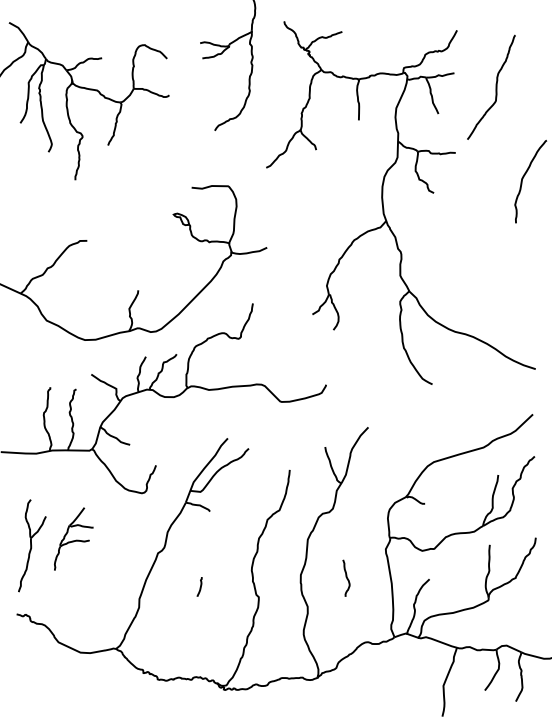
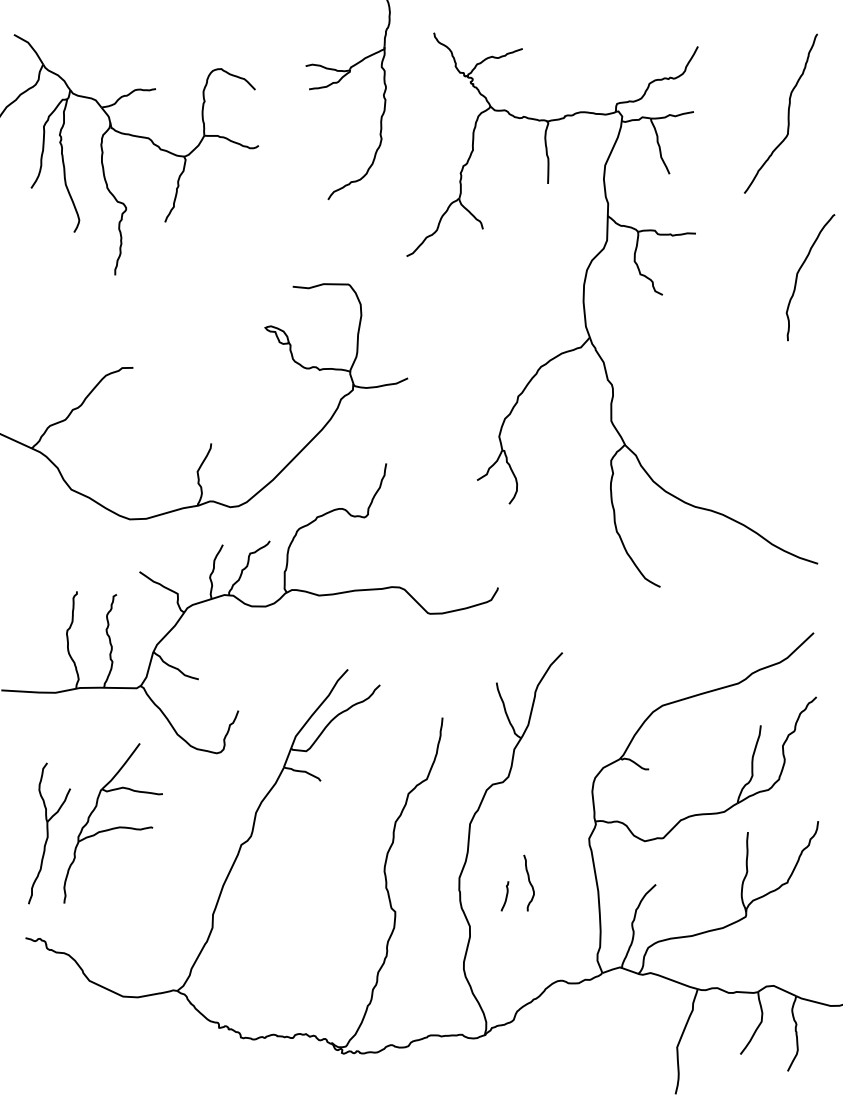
curve: (495, 86) -> (787, 112), moved
part: (73, 538) -> (112, 822), size x1.67
curve: (200, 586) -> (506, 895), moved

